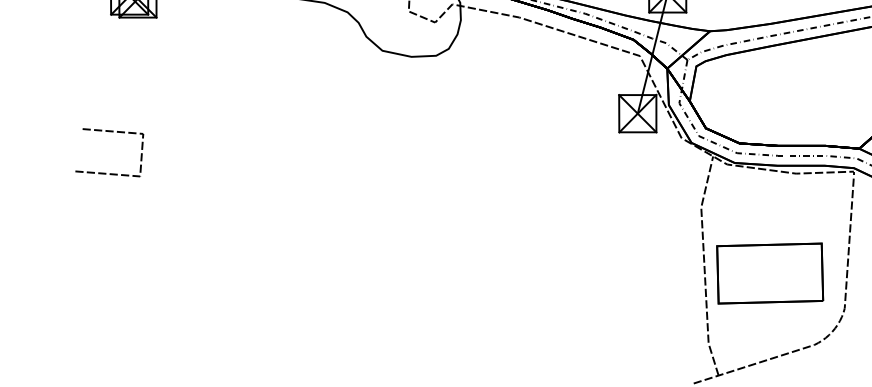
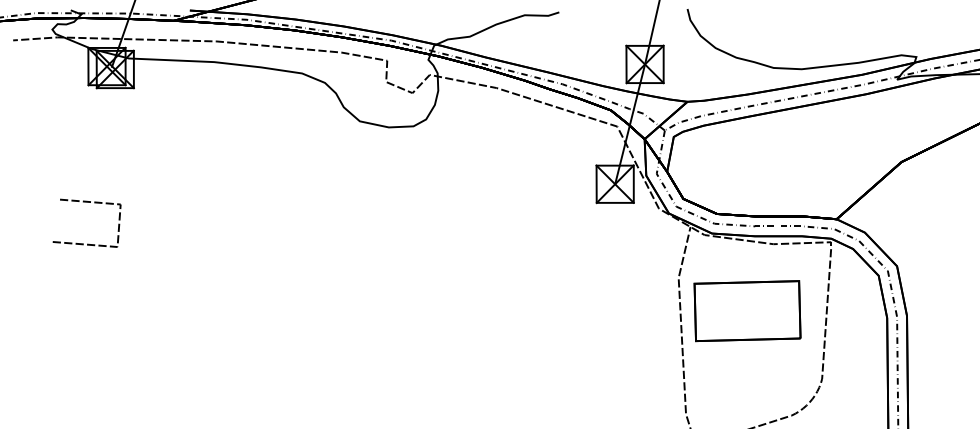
part: (770, 273) -> (747, 311), moved

